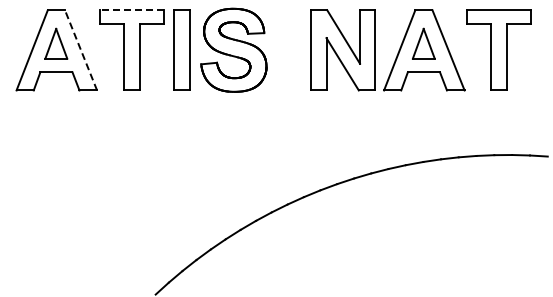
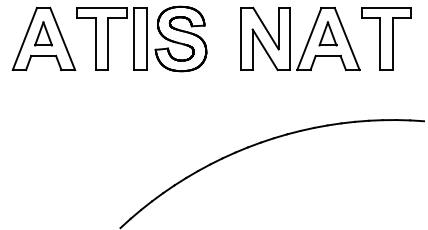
line: (131, 10) -> (101, 8), dashed -> solid
line: (80, 49) -> (62, 38), dashed -> solid

